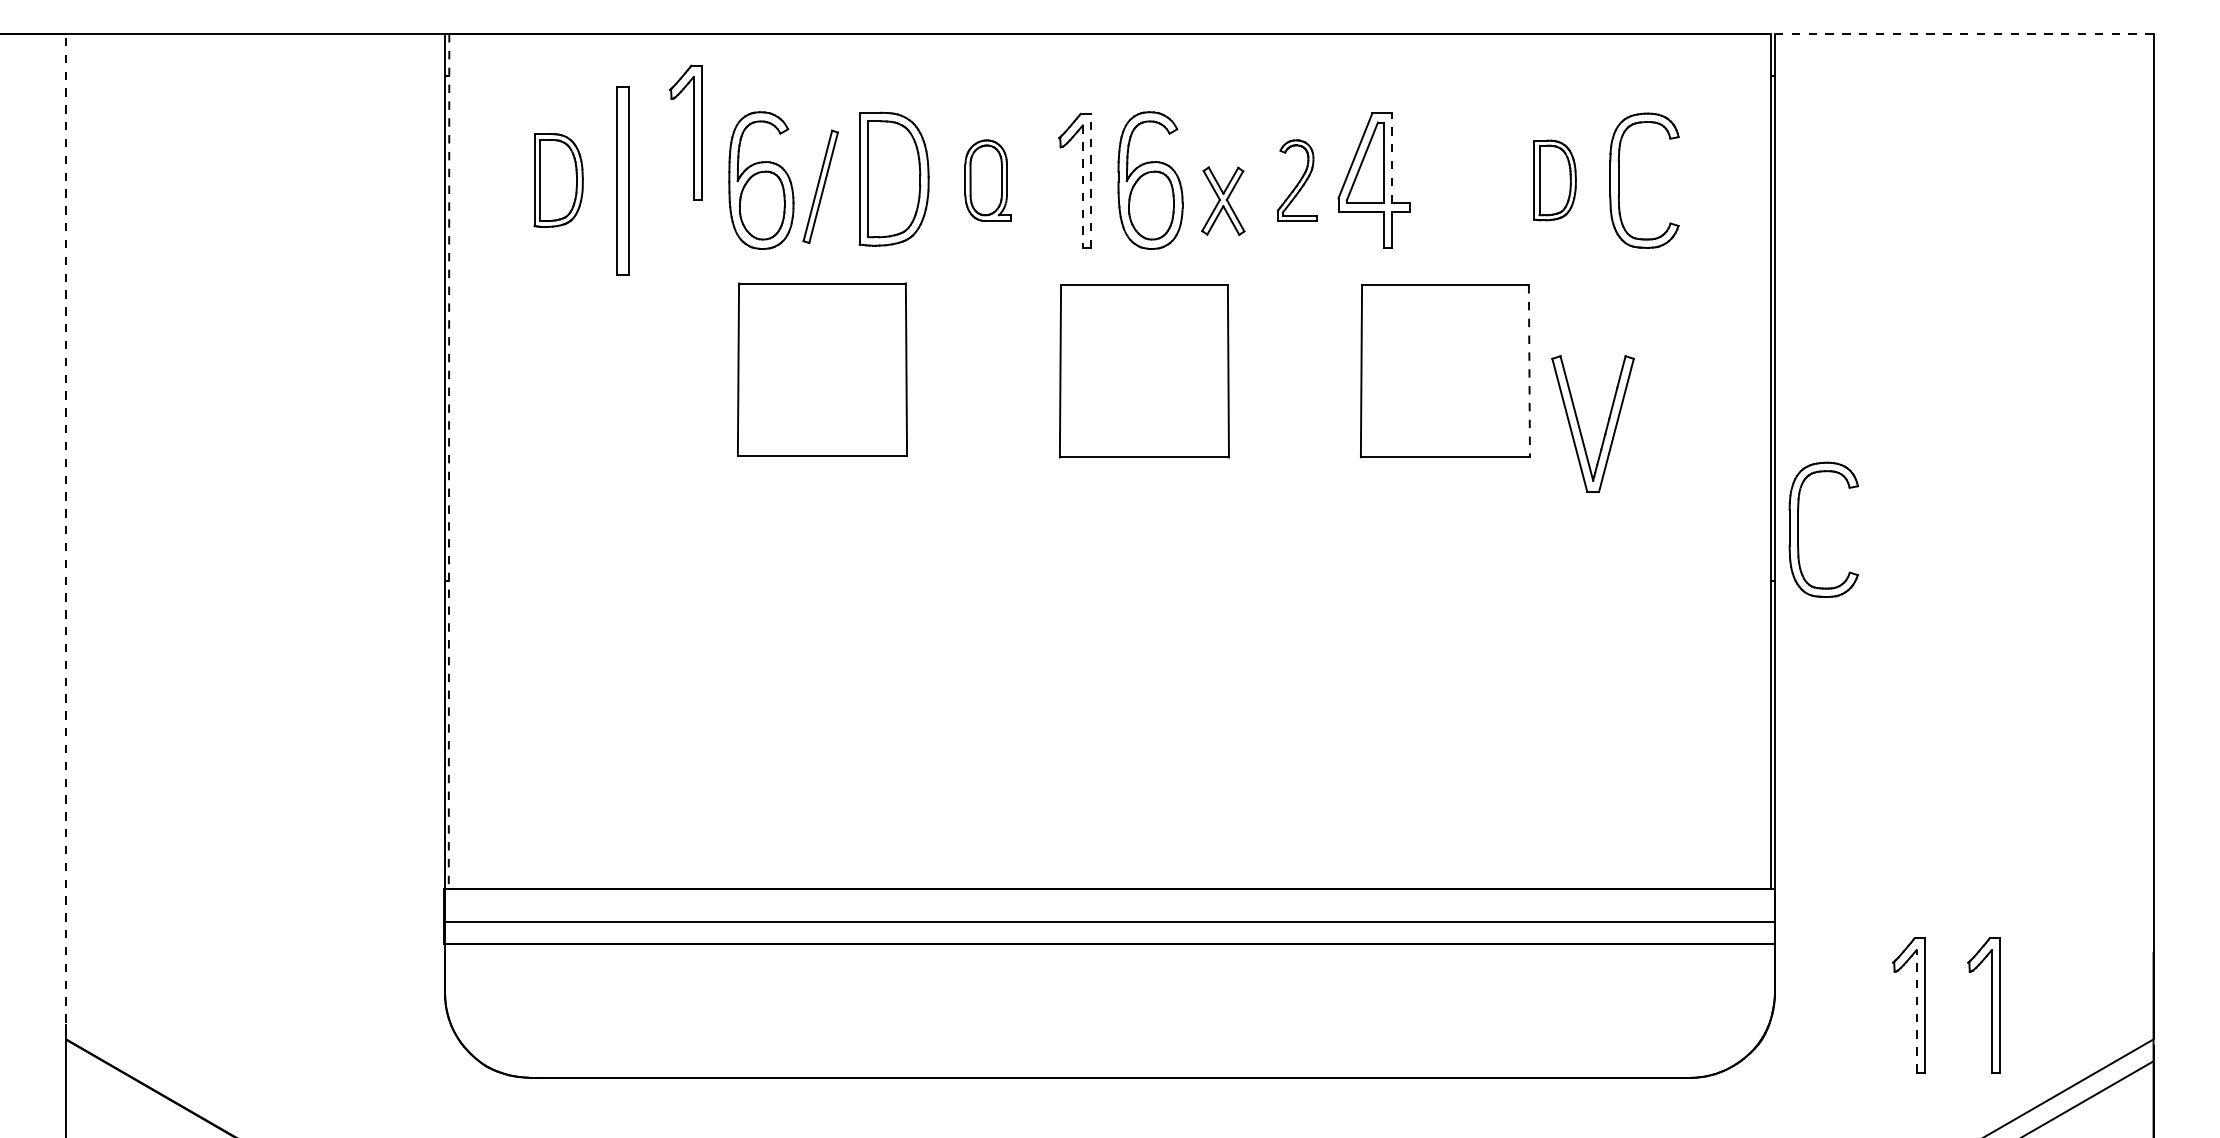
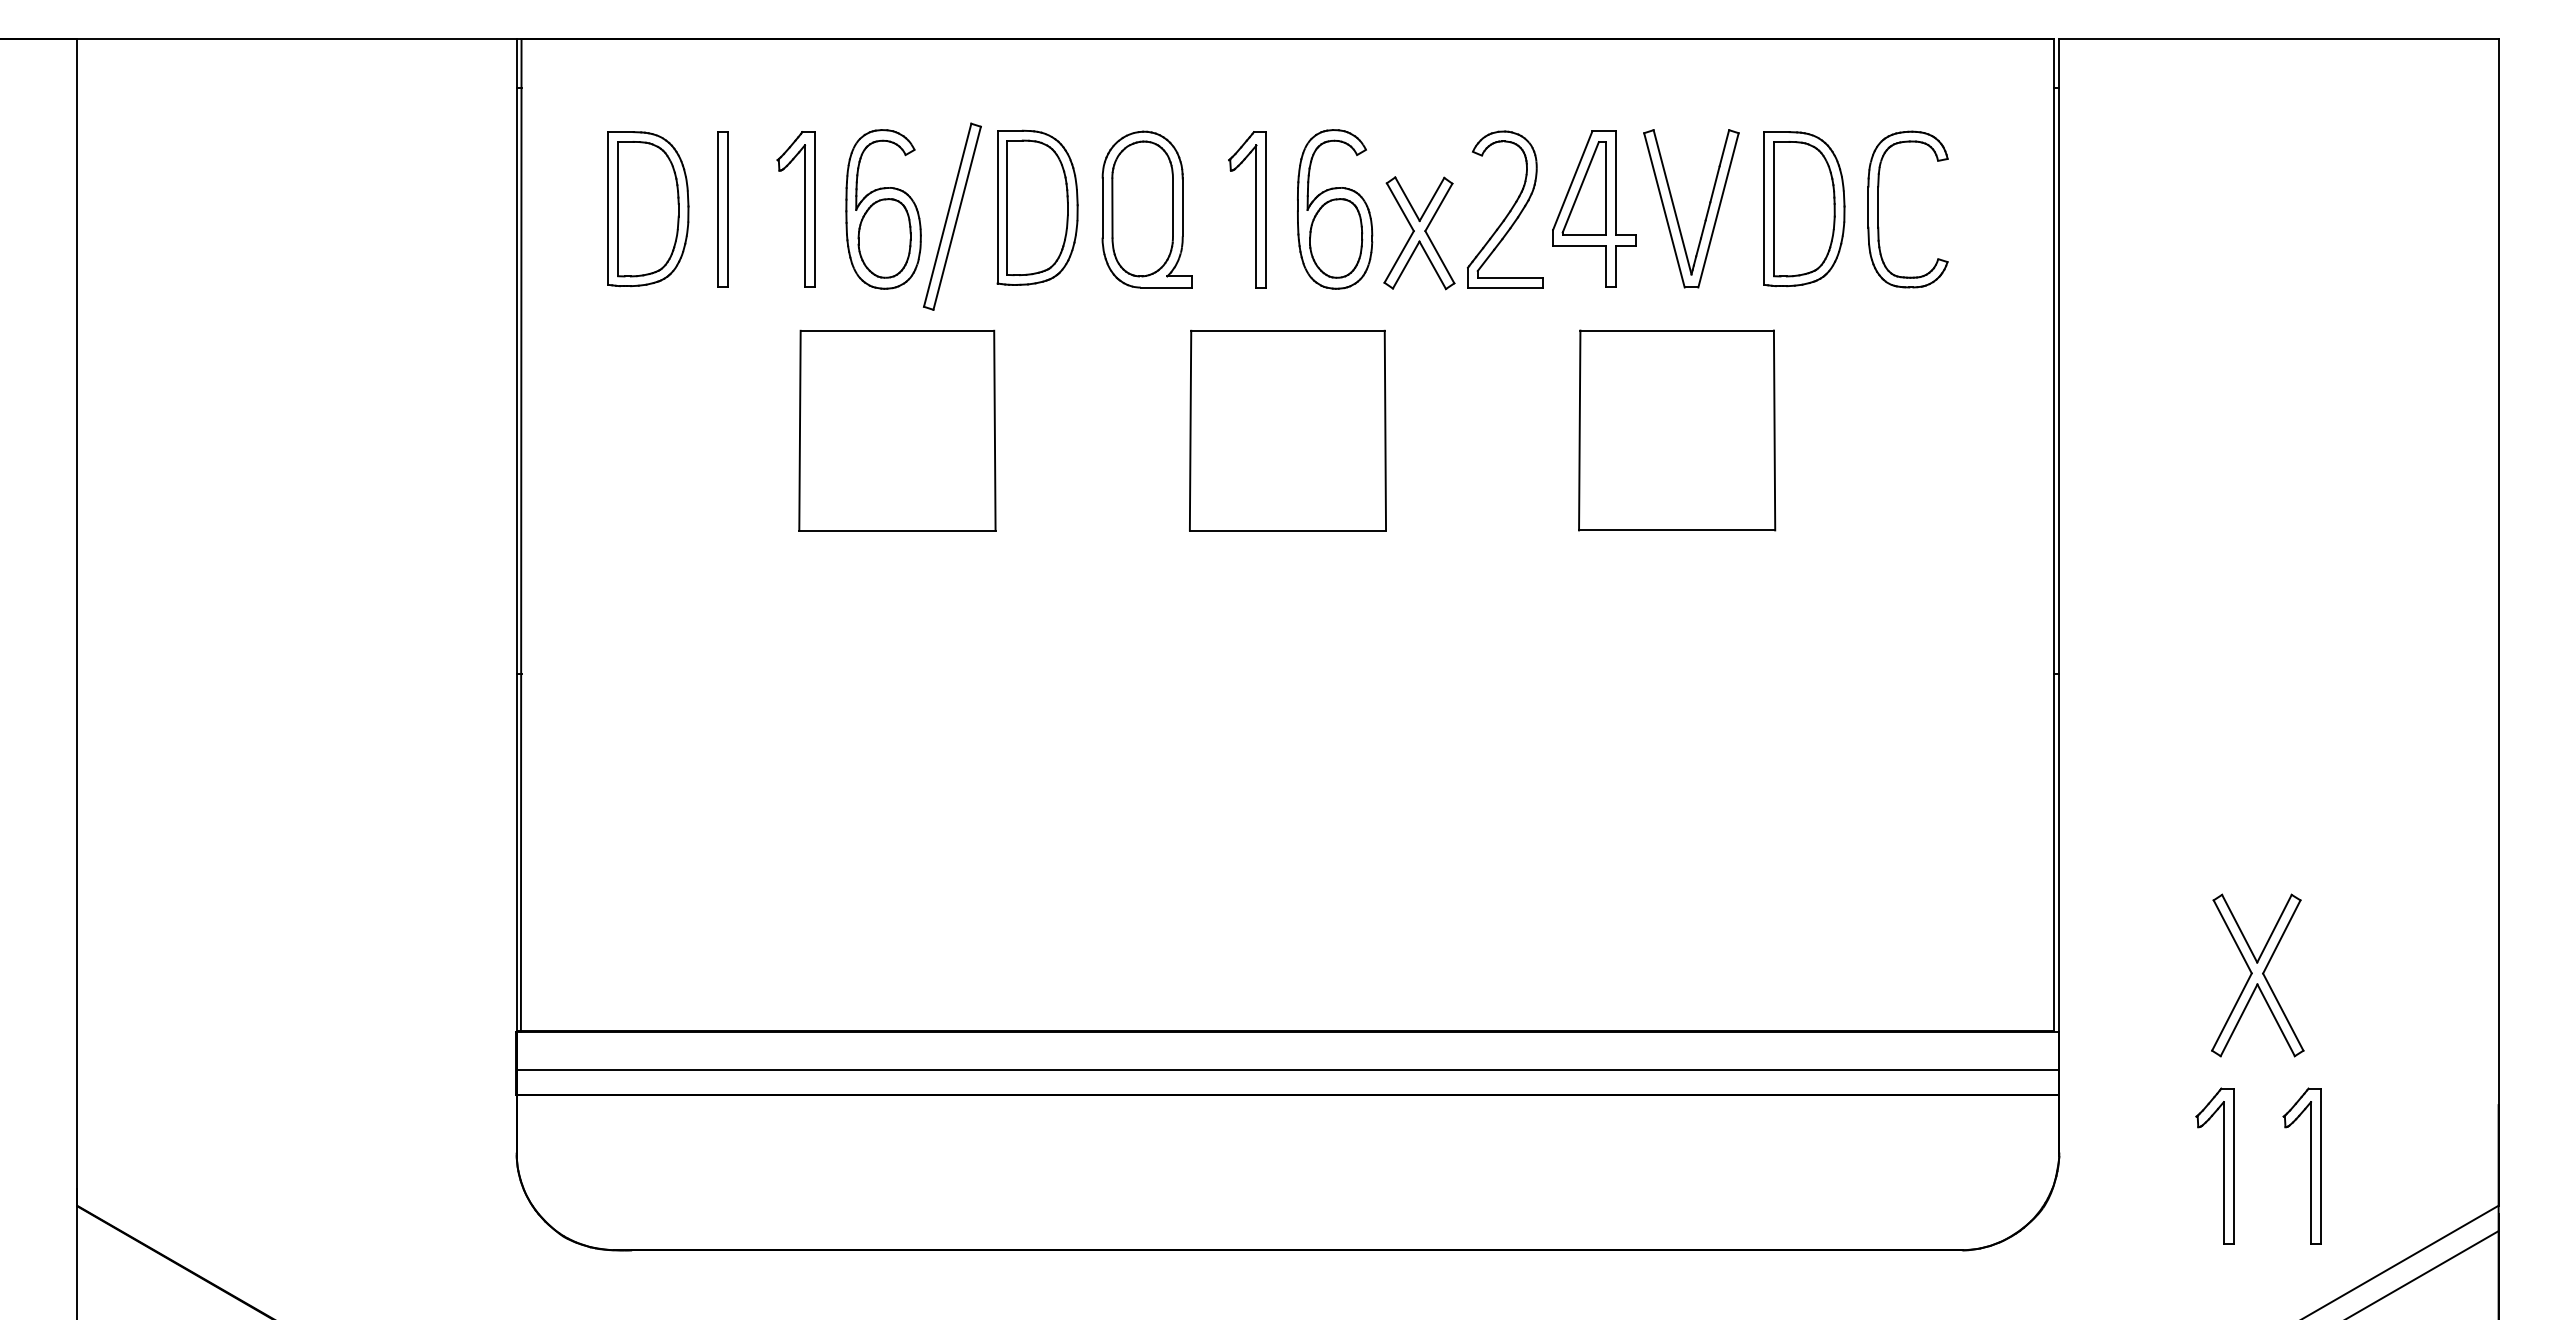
line: (1964, 34) -> (2279, 39), dashed -> solid
part: (693, 132) -> (804, 209), moved
line: (1392, 157) -> (1615, 182), dashed -> solid
part: (558, 180) -> (648, 209), size x1.43
part: (622, 180) -> (722, 209), size x0.71
part: (988, 180) -> (1146, 209), size x1.67
line: (1091, 180) -> (1266, 209), dashed -> solid
part: (1296, 180) -> (1504, 209), size x1.67
part: (1555, 180) -> (1804, 209), size x1.67
part: (820, 186) -> (952, 216), size x1.43
line: (1082, 187) -> (1256, 217), dashed -> solid
part: (1223, 201) -> (1419, 233), size x1.43
part: (822, 369) -> (897, 430), moved
part: (1144, 371) -> (1287, 430), moved
line: (1529, 371) -> (1774, 430), dashed -> solid
part: (1580, 427) -> (1676, 212), moved
line: (449, 461) -> (521, 535), dashed -> solid
part: (1798, 529) -> (2086, 614), removed
line: (66, 536) -> (77, 622), dashed -> solid
part: (1945, 840) -> (2257, 975), added
line: (1916, 1010) -> (2223, 1172), dashed -> solid

